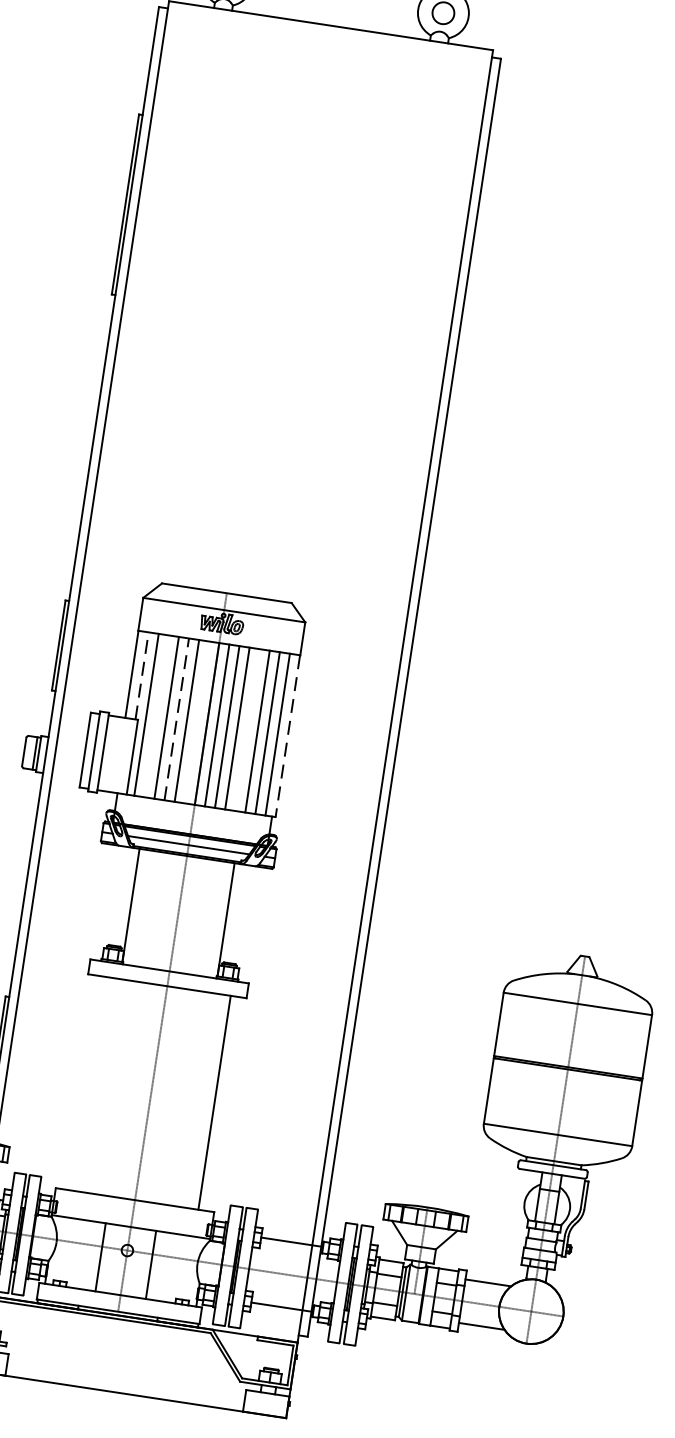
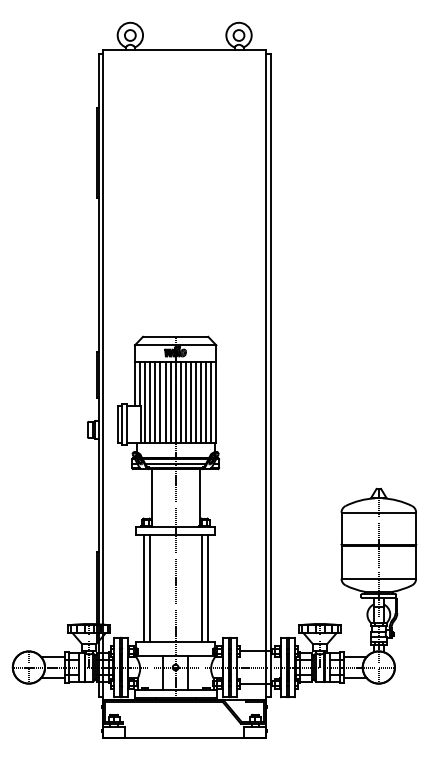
line: (142, 675) -> (140, 383), dashed -> solid
line: (157, 716) -> (150, 402), added
line: (177, 719) -> (160, 402), dashed -> solid
line: (196, 722) -> (170, 402), added
line: (246, 729) -> (195, 402), added
line: (288, 736) -> (216, 402), dashed -> solid
line: (87, 1083) -> (143, 588), added
line: (99, 1085) -> (149, 588), added
line: (202, 1101) -> (201, 588), added

